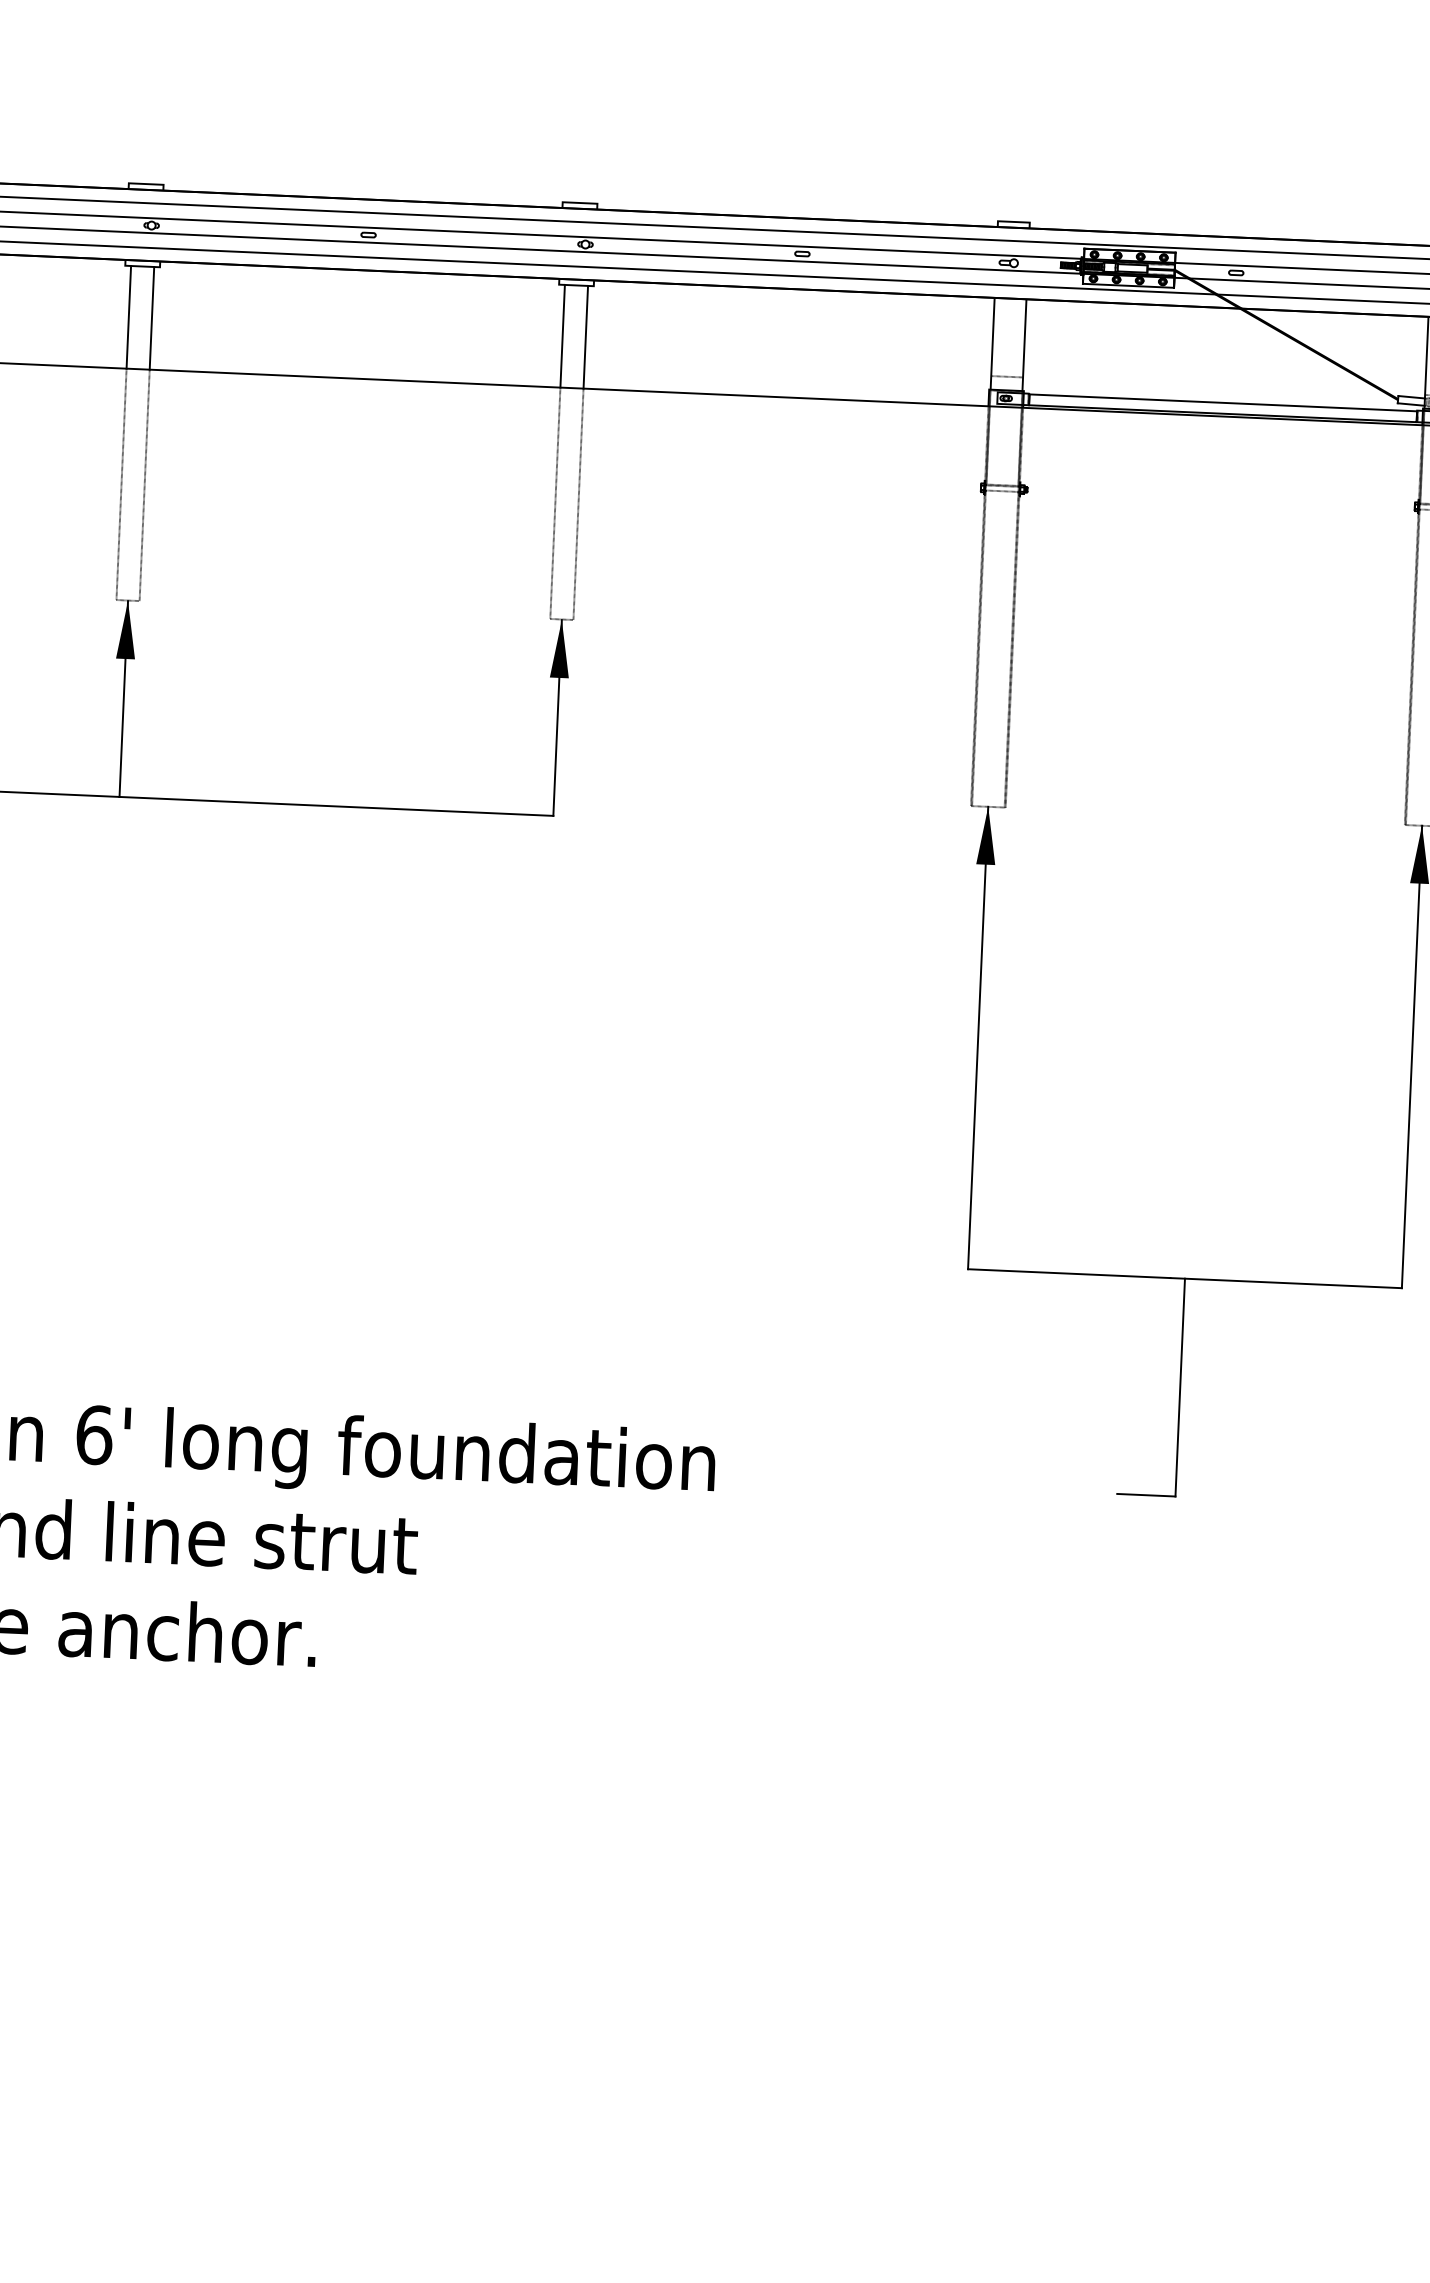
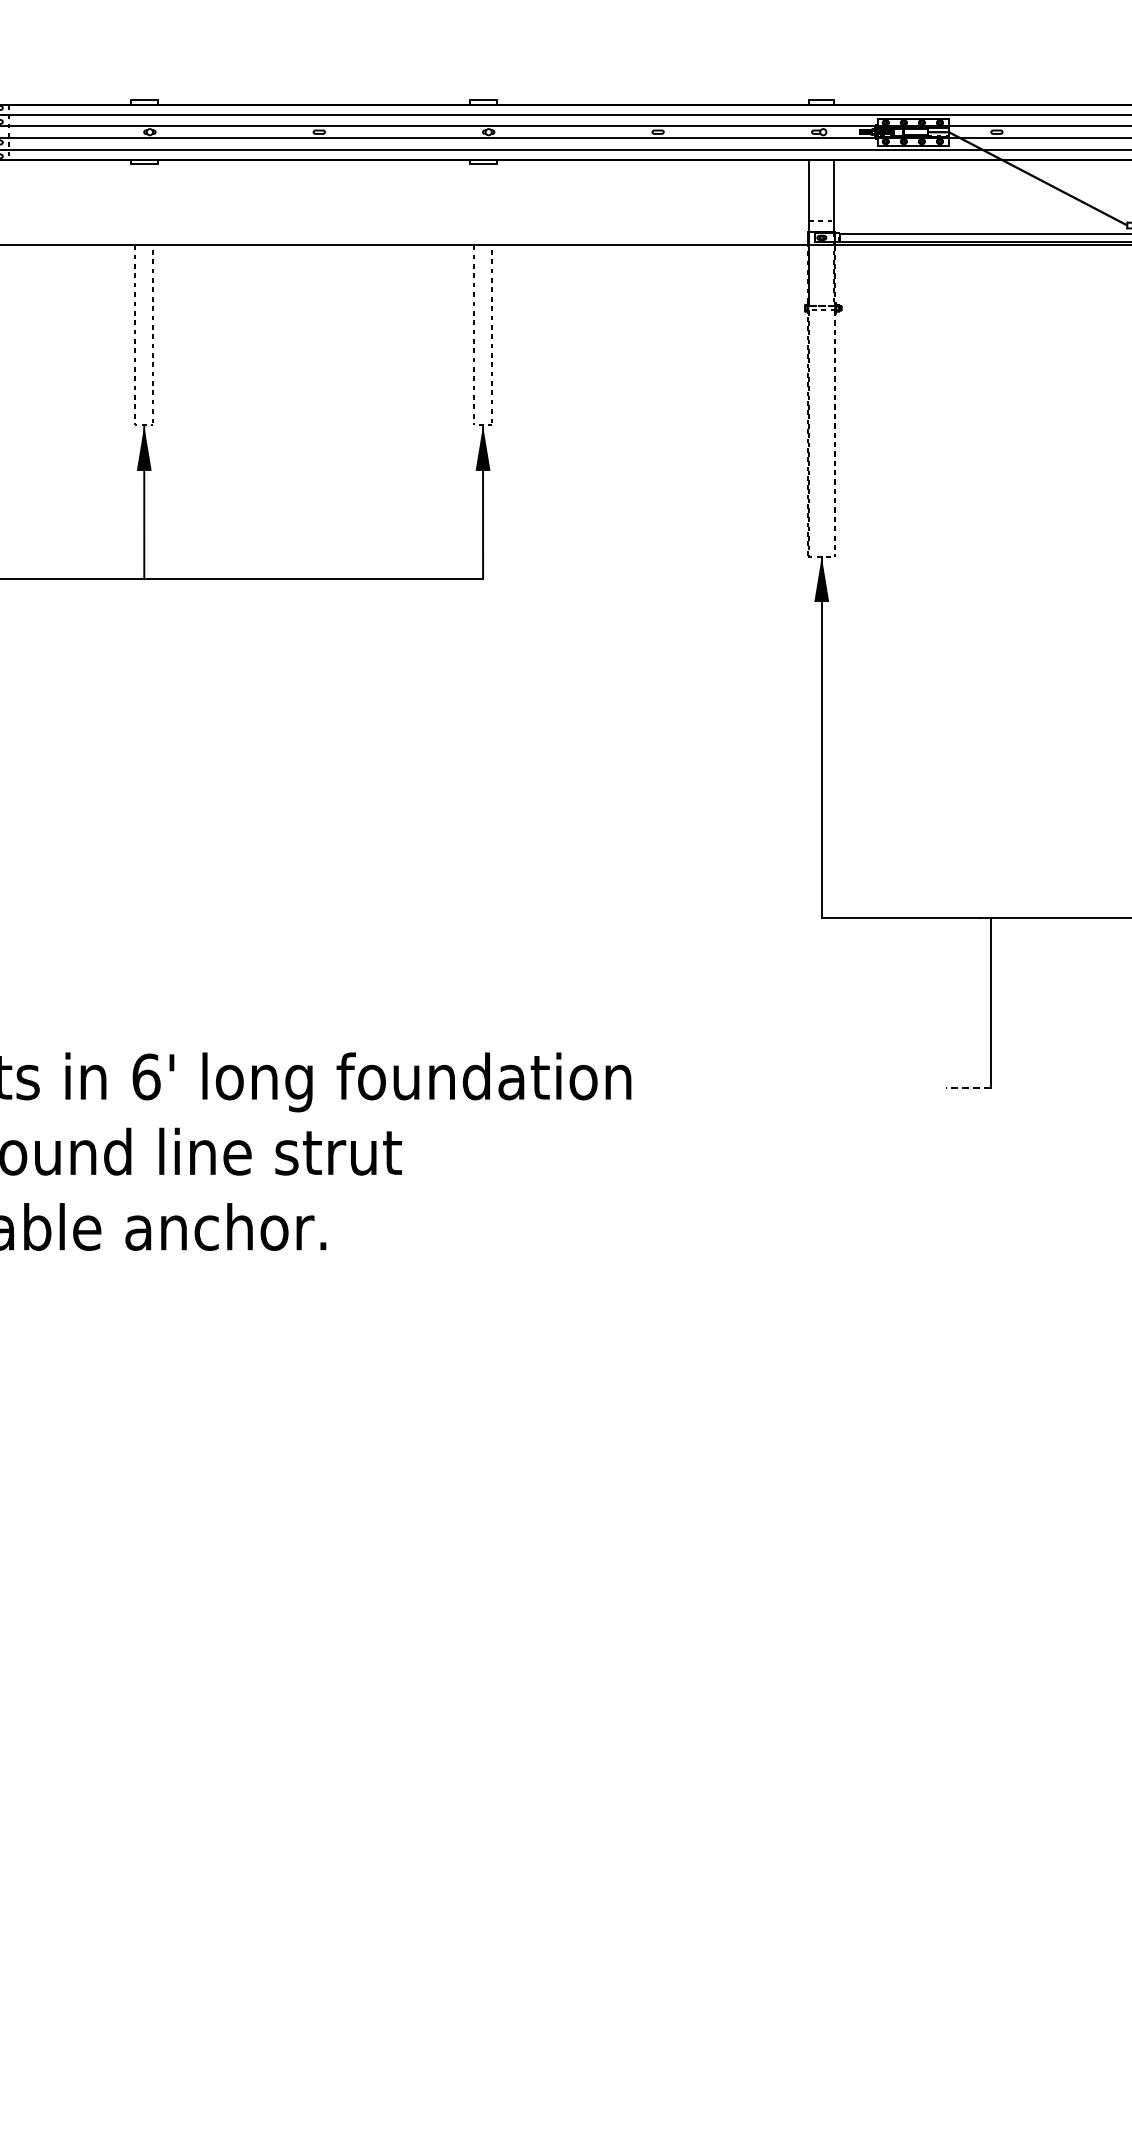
line: (129, 317) -> (135, 204), removed
line: (152, 318) -> (153, 204), removed
line: (563, 336) -> (474, 204), removed
line: (586, 337) -> (492, 204), removed
line: (1146, 1495) -> (968, 1088), solid -> dashed

